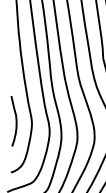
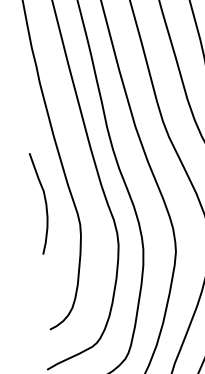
curve: (15, 121) -> (43, 203), moved

